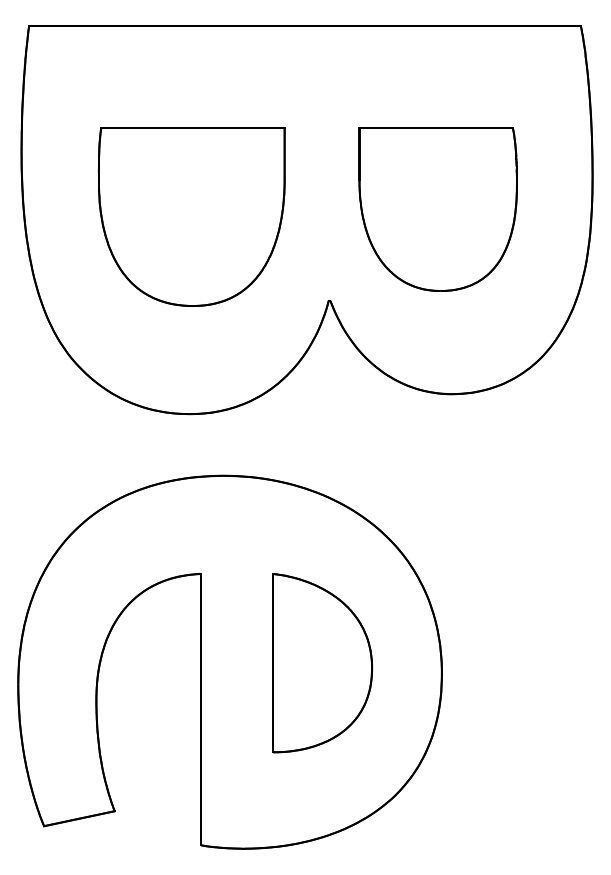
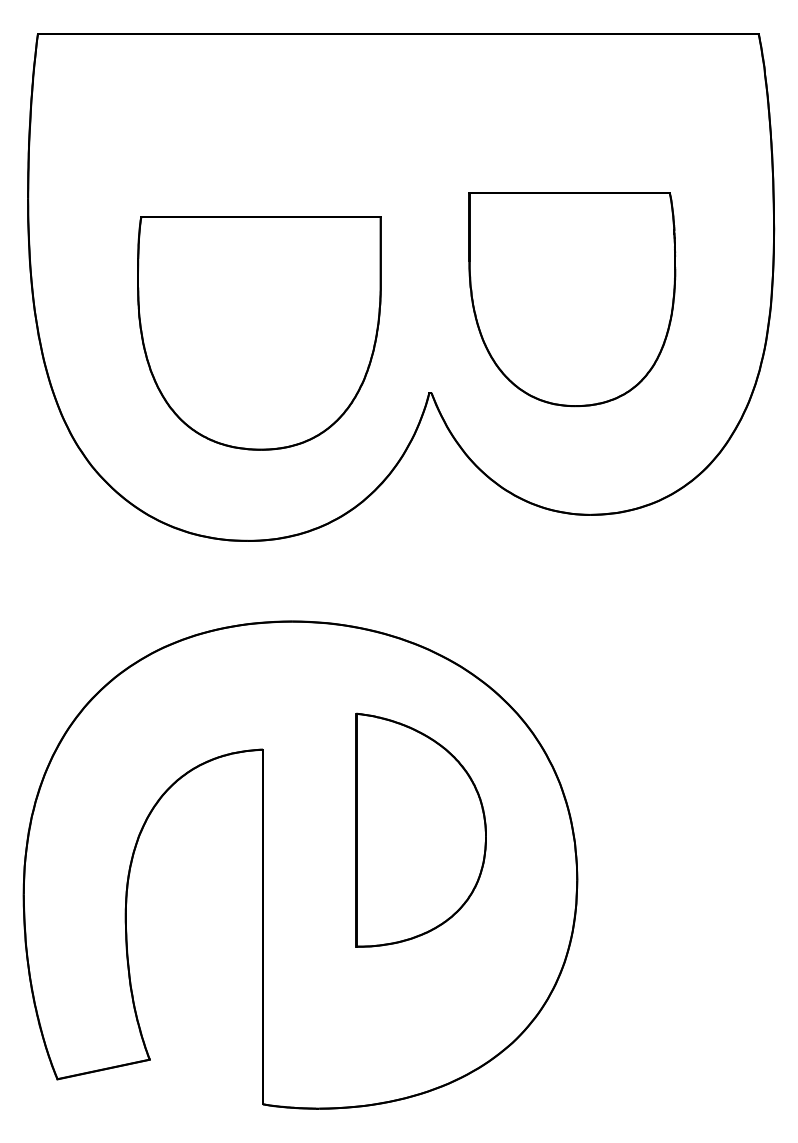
part: (438, 209) -> (572, 299), moved
part: (191, 217) -> (259, 333), moved
part: (321, 662) -> (420, 829), moved

